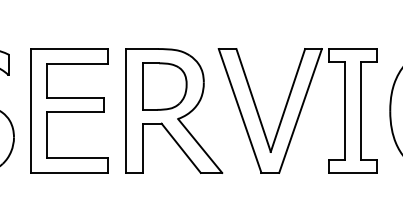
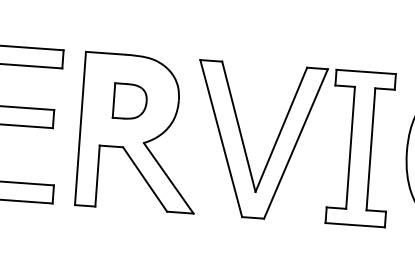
part: (164, 86) -> (129, 101), size x0.6

